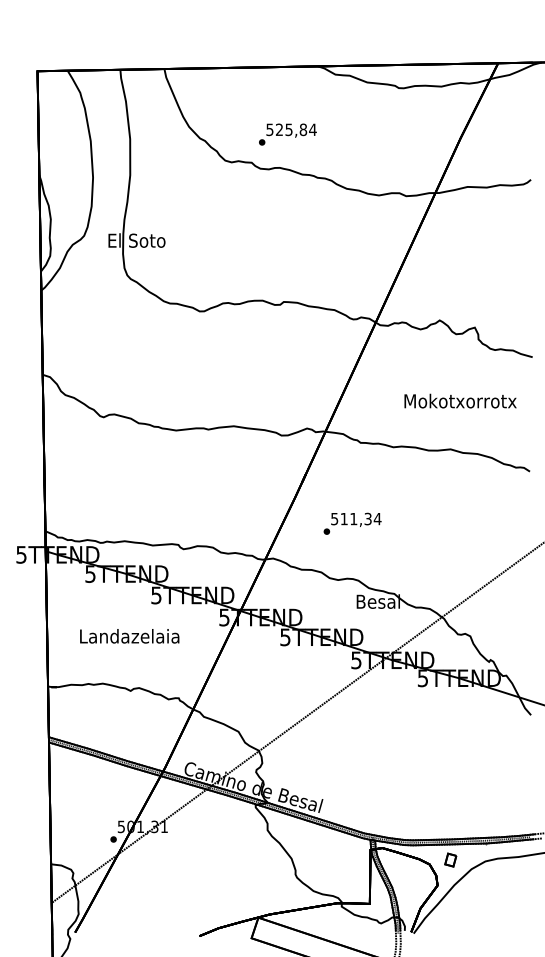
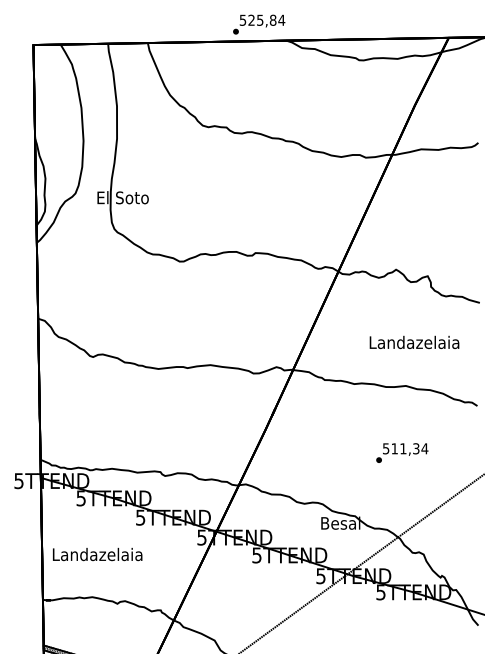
text: (287, 134) -> (258, 24), moved
text: (460, 400) -> (414, 341), Mokotxorrotx -> Landazelaia
text: (352, 523) -> (402, 452), moved
text: (129, 636) -> (97, 554), moved

